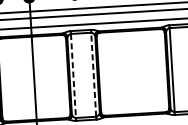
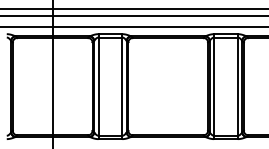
line: (93, 74) -> (122, 86), dashed -> solid
line: (73, 76) -> (98, 87), dashed -> solid

